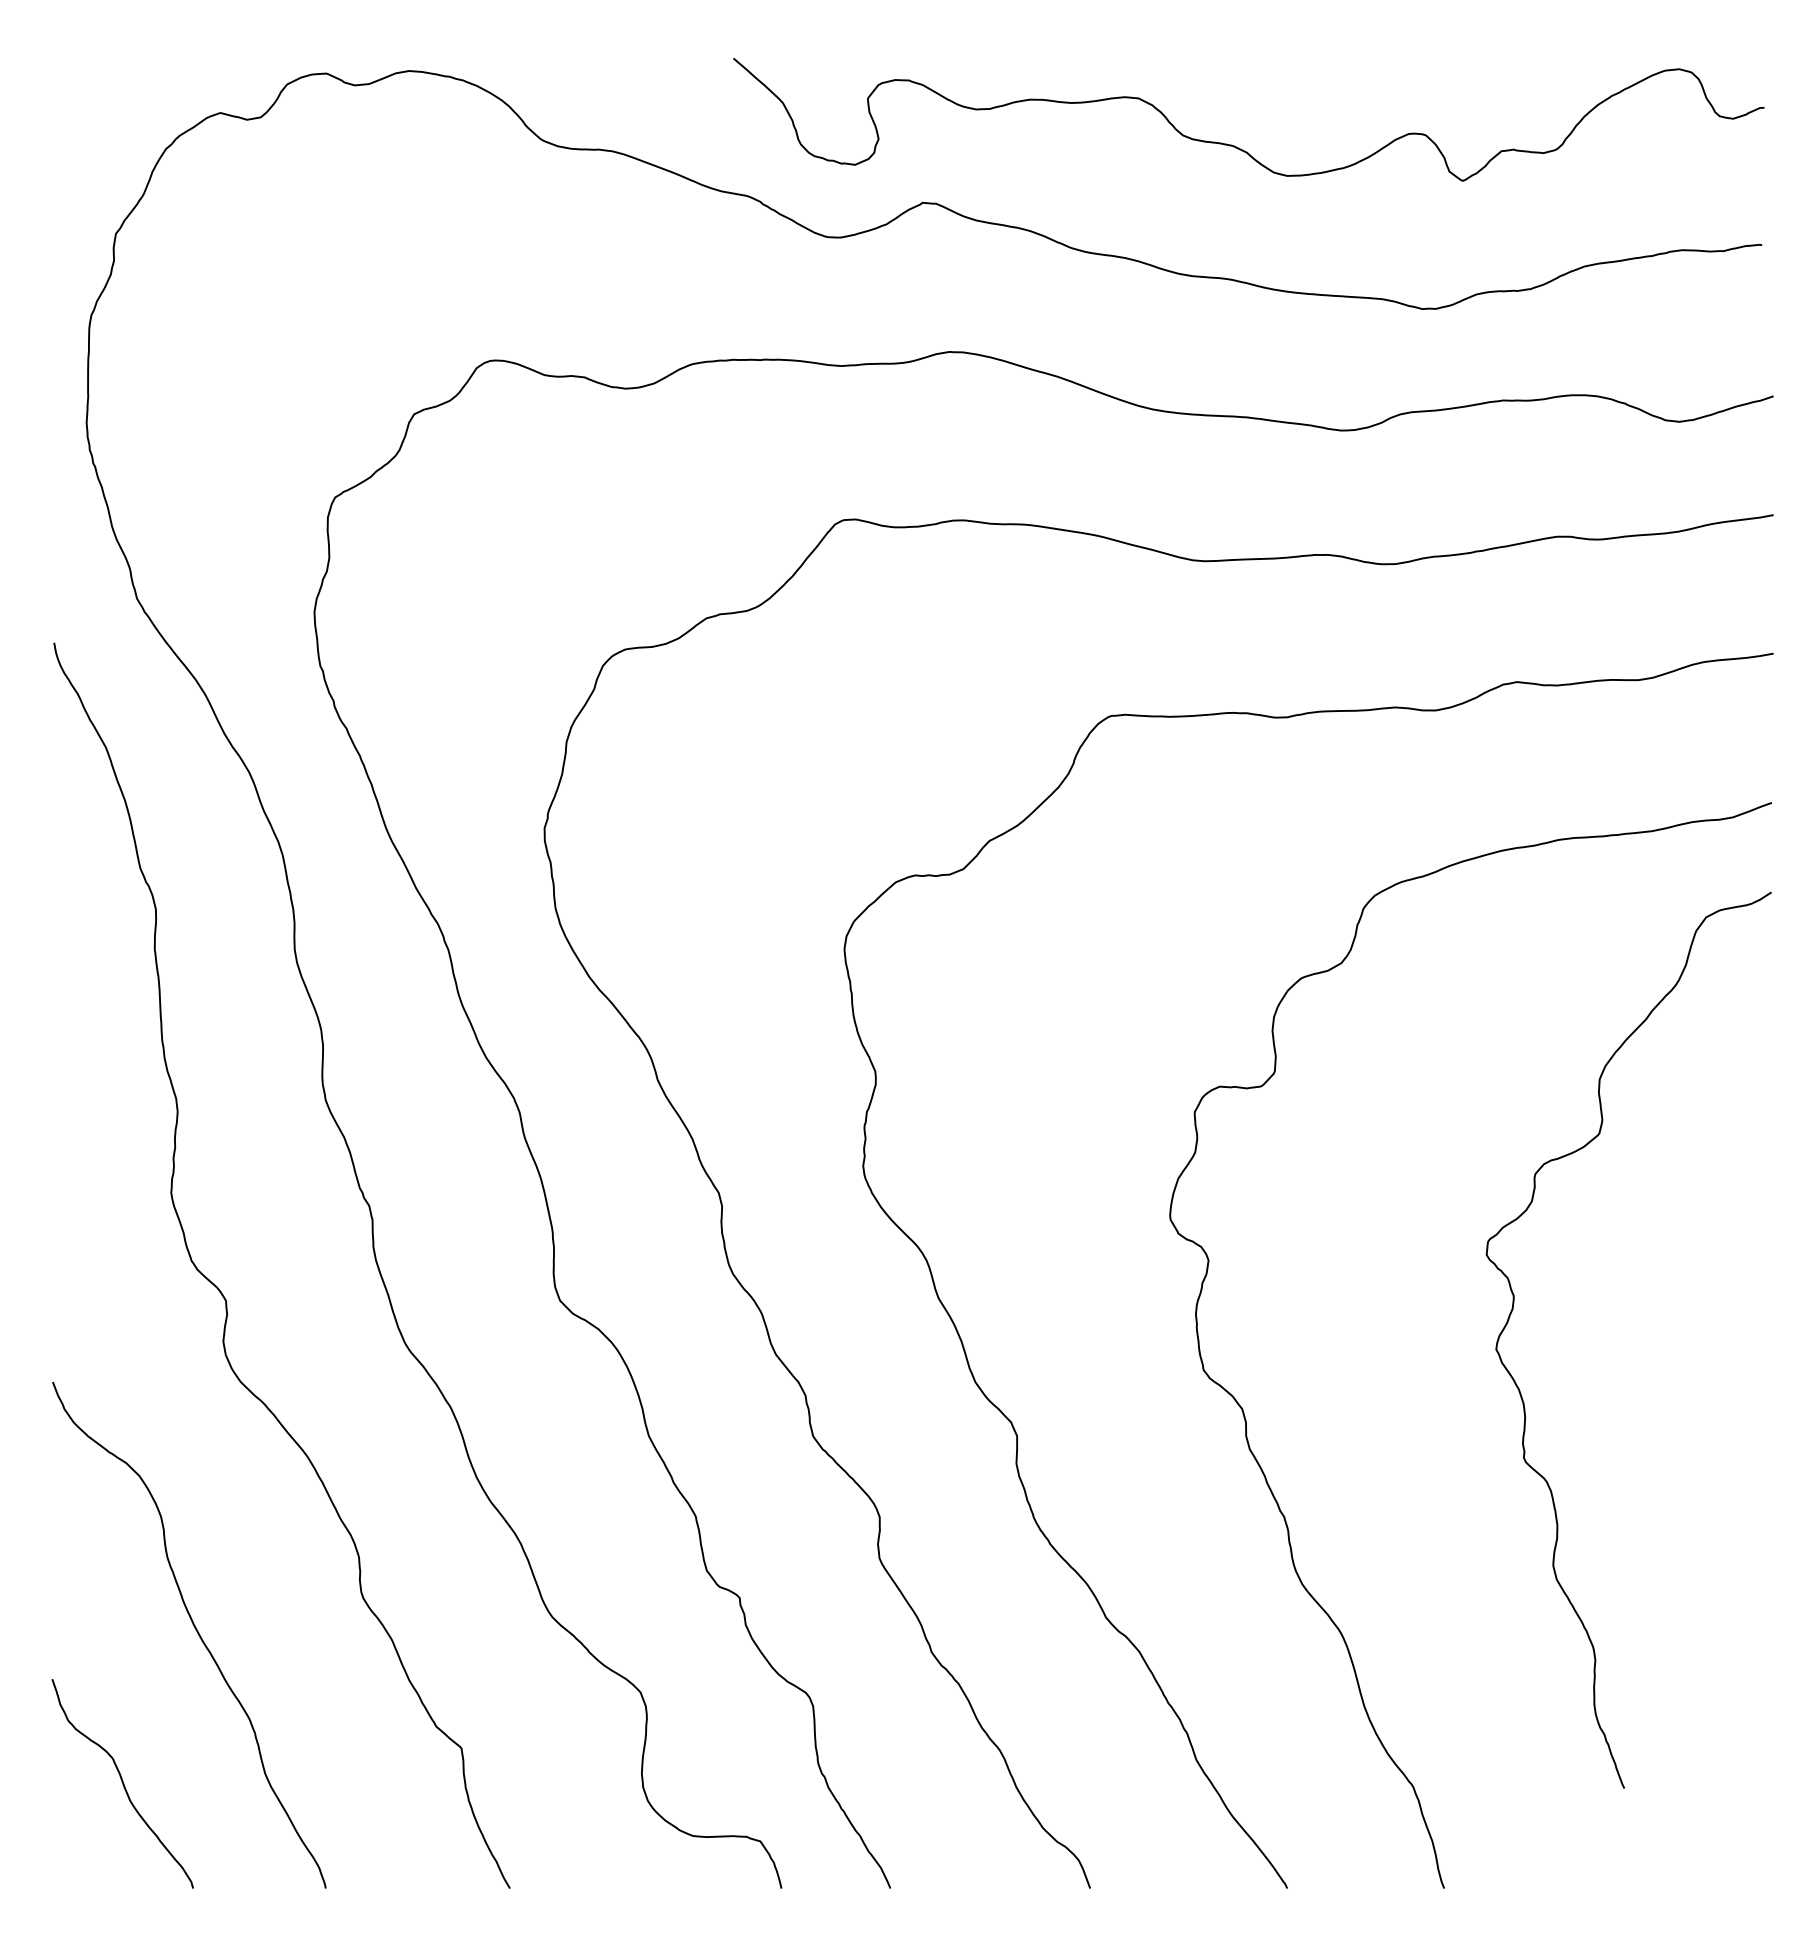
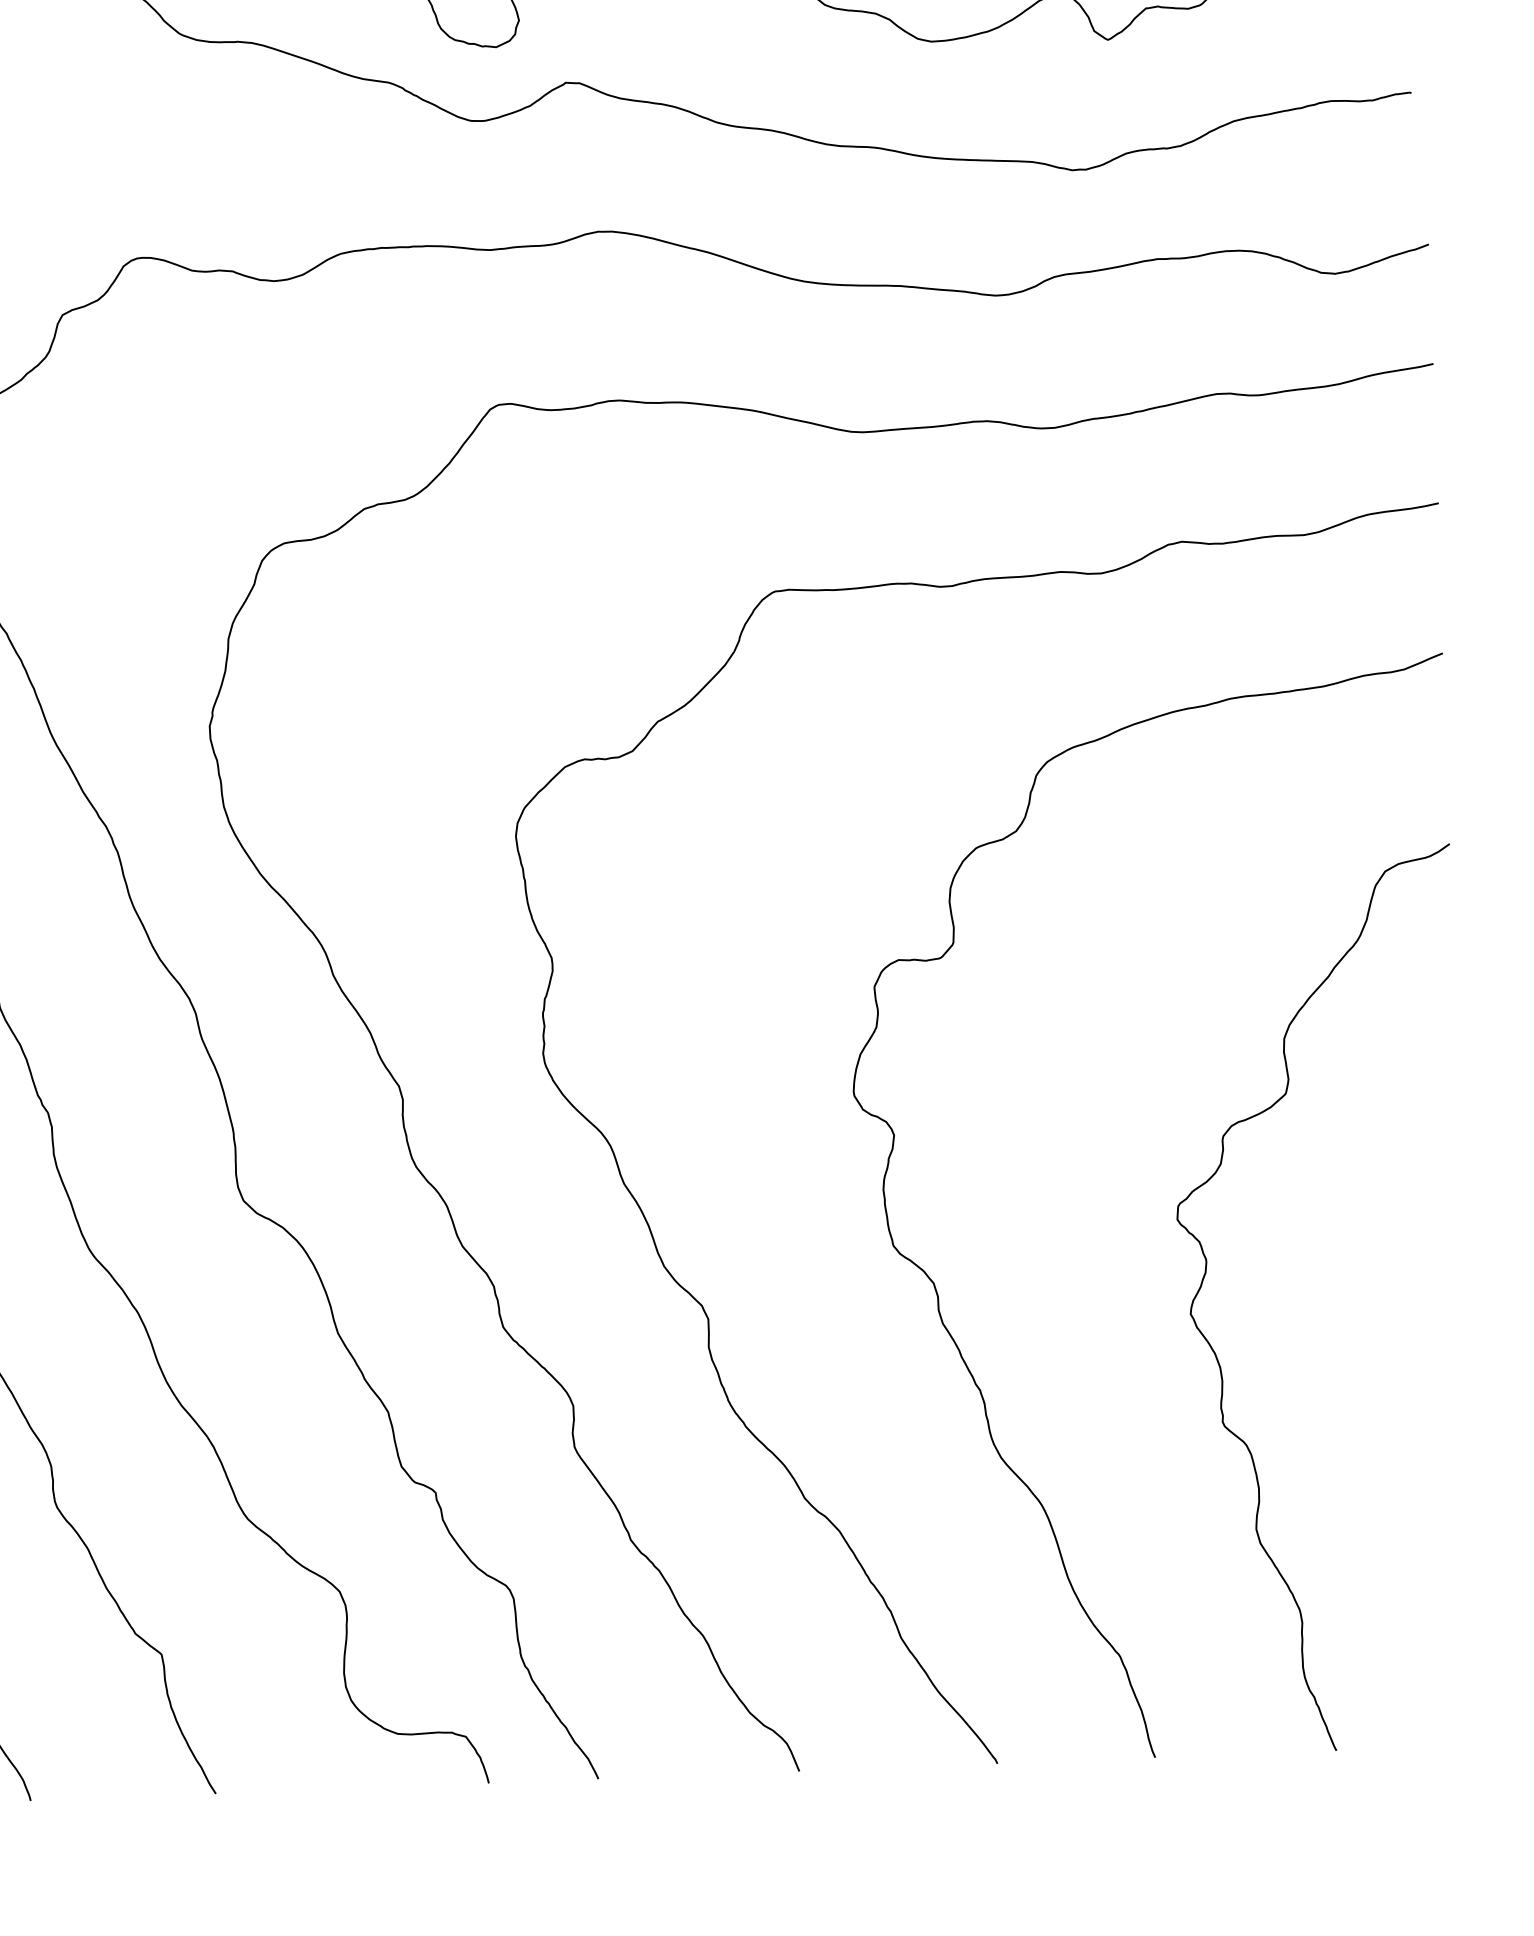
curve: (1513, 1309) -> (1206, 1273), moved

